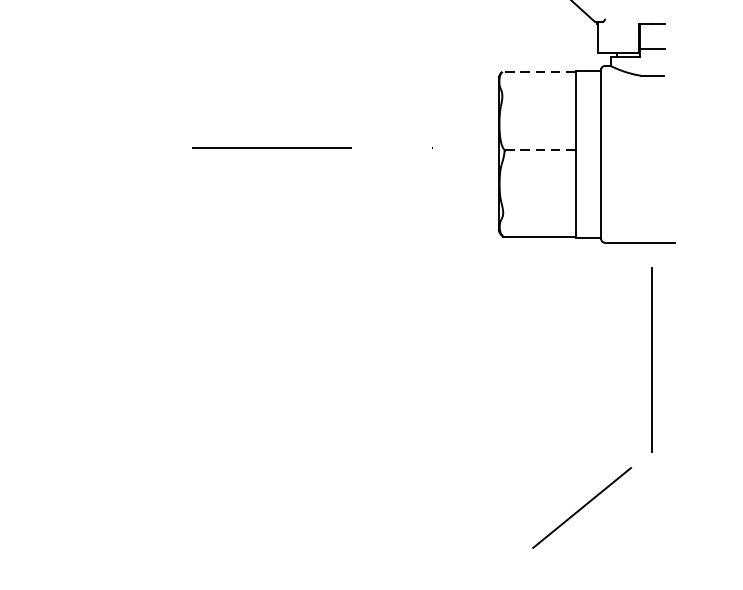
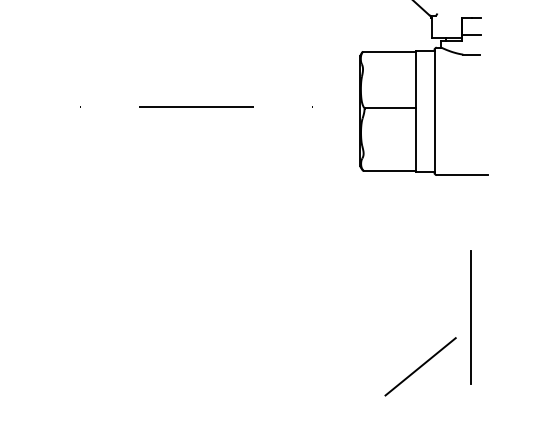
line: (539, 71) -> (389, 51), dashed -> solid
line: (540, 150) -> (390, 108), dashed -> solid
line: (651, 359) -> (470, 317), moved

